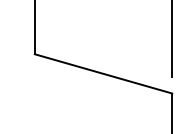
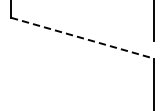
line: (104, 74) -> (83, 38), solid -> dashed

